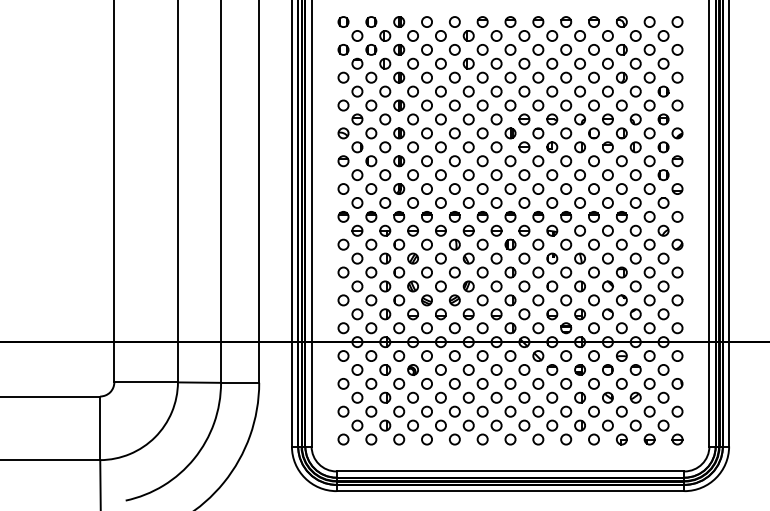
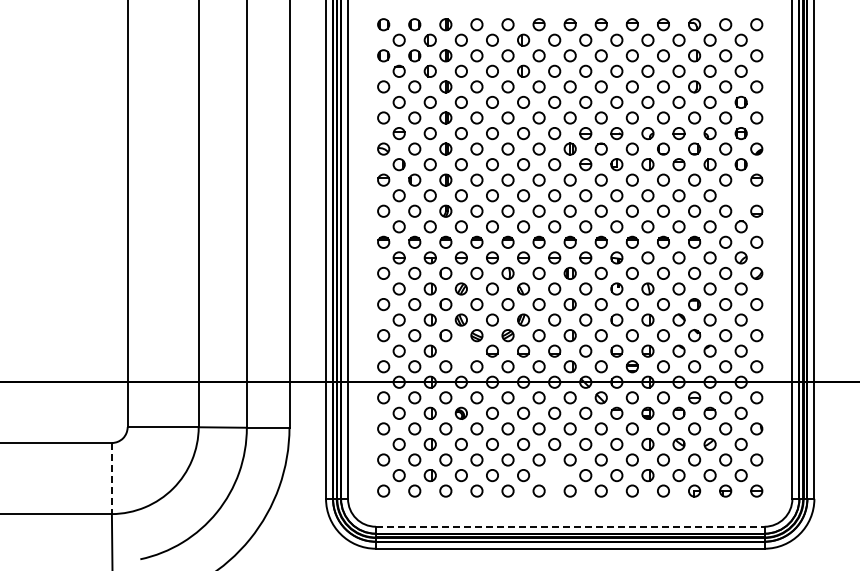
circle: (662, 174) -> (740, 195), removed
part: (412, 313) -> (460, 350), removed
circle: (496, 425) -> (554, 475), removed
line: (99, 428) -> (111, 478), solid -> dashed
line: (510, 471) -> (570, 526), solid -> dashed

